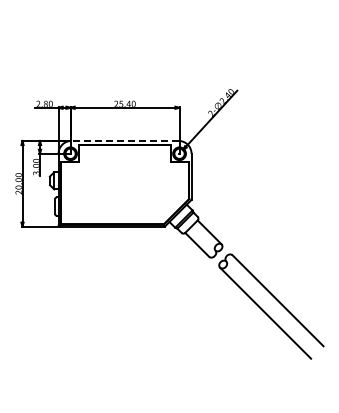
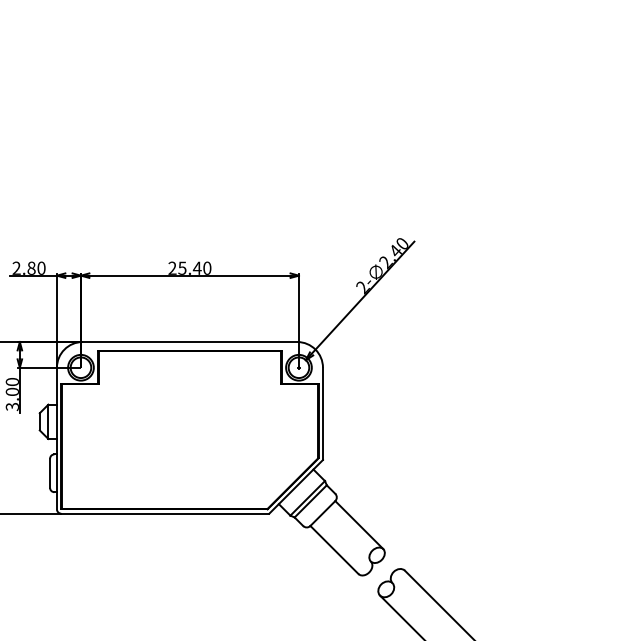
line: (125, 140) -> (190, 341), dashed -> solid

